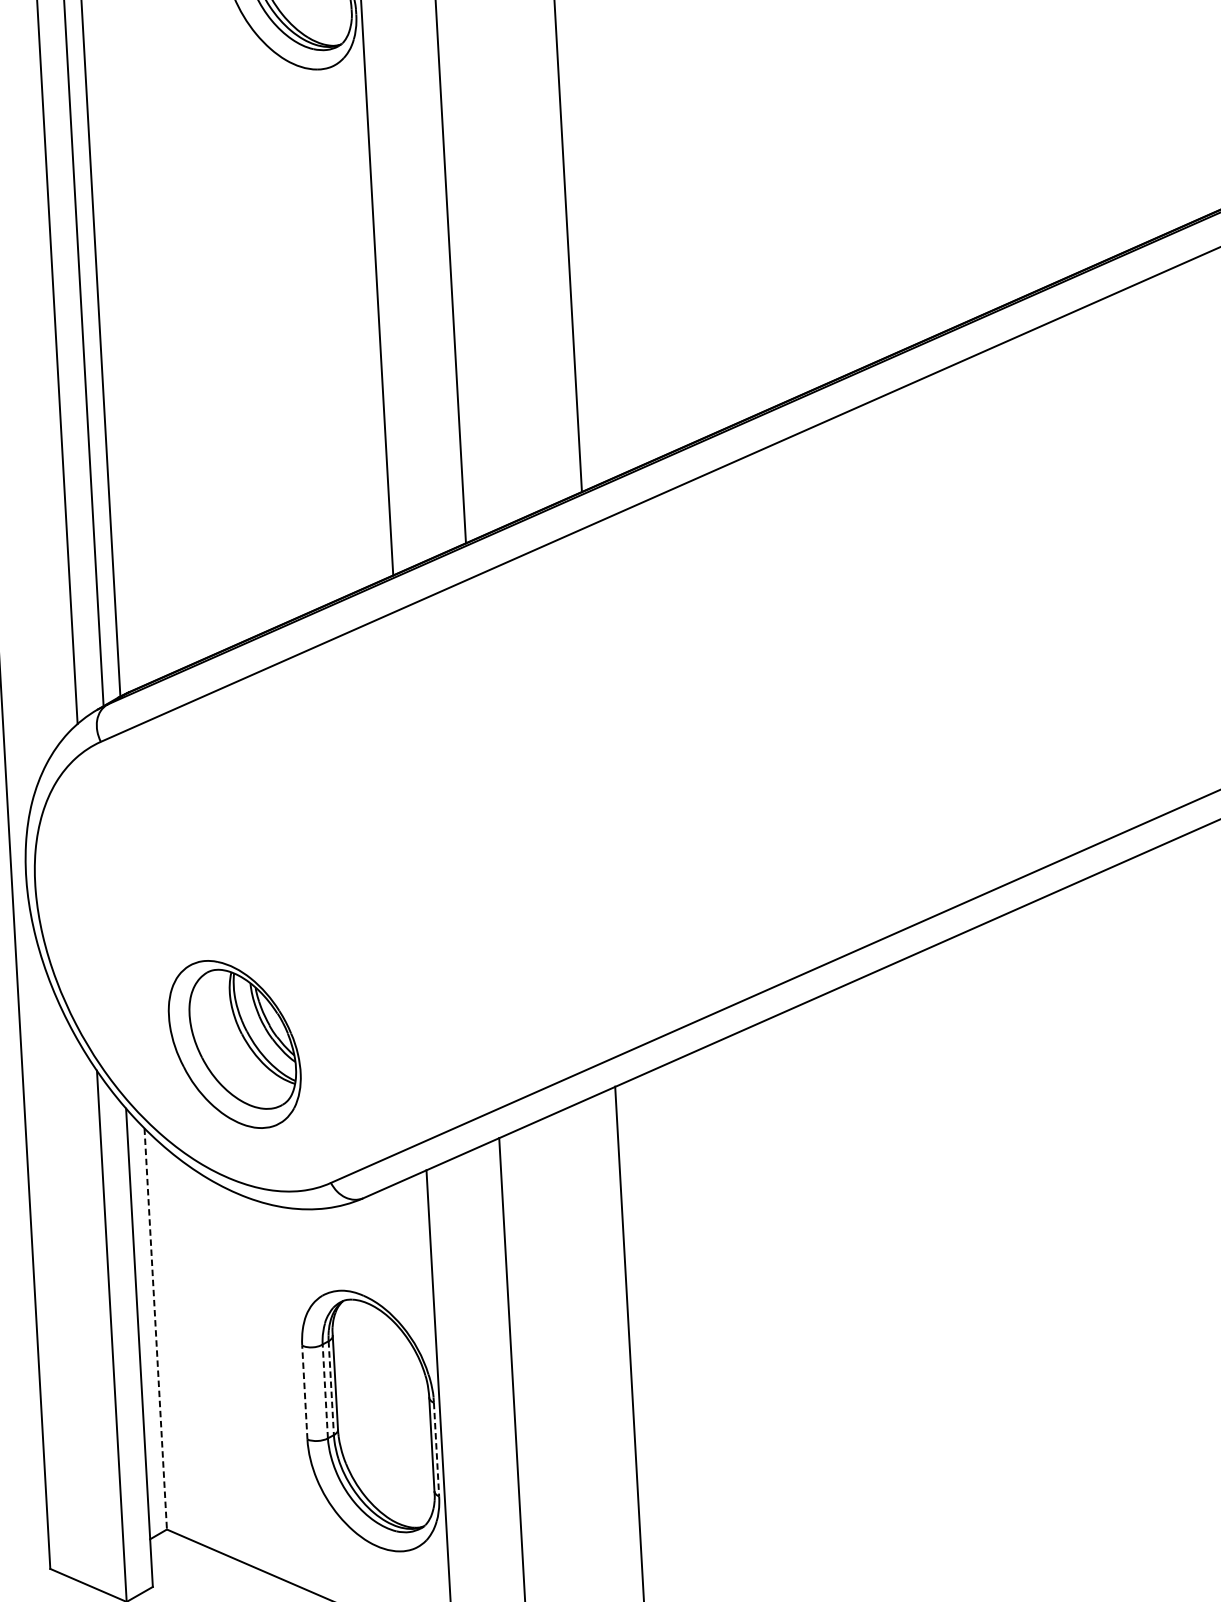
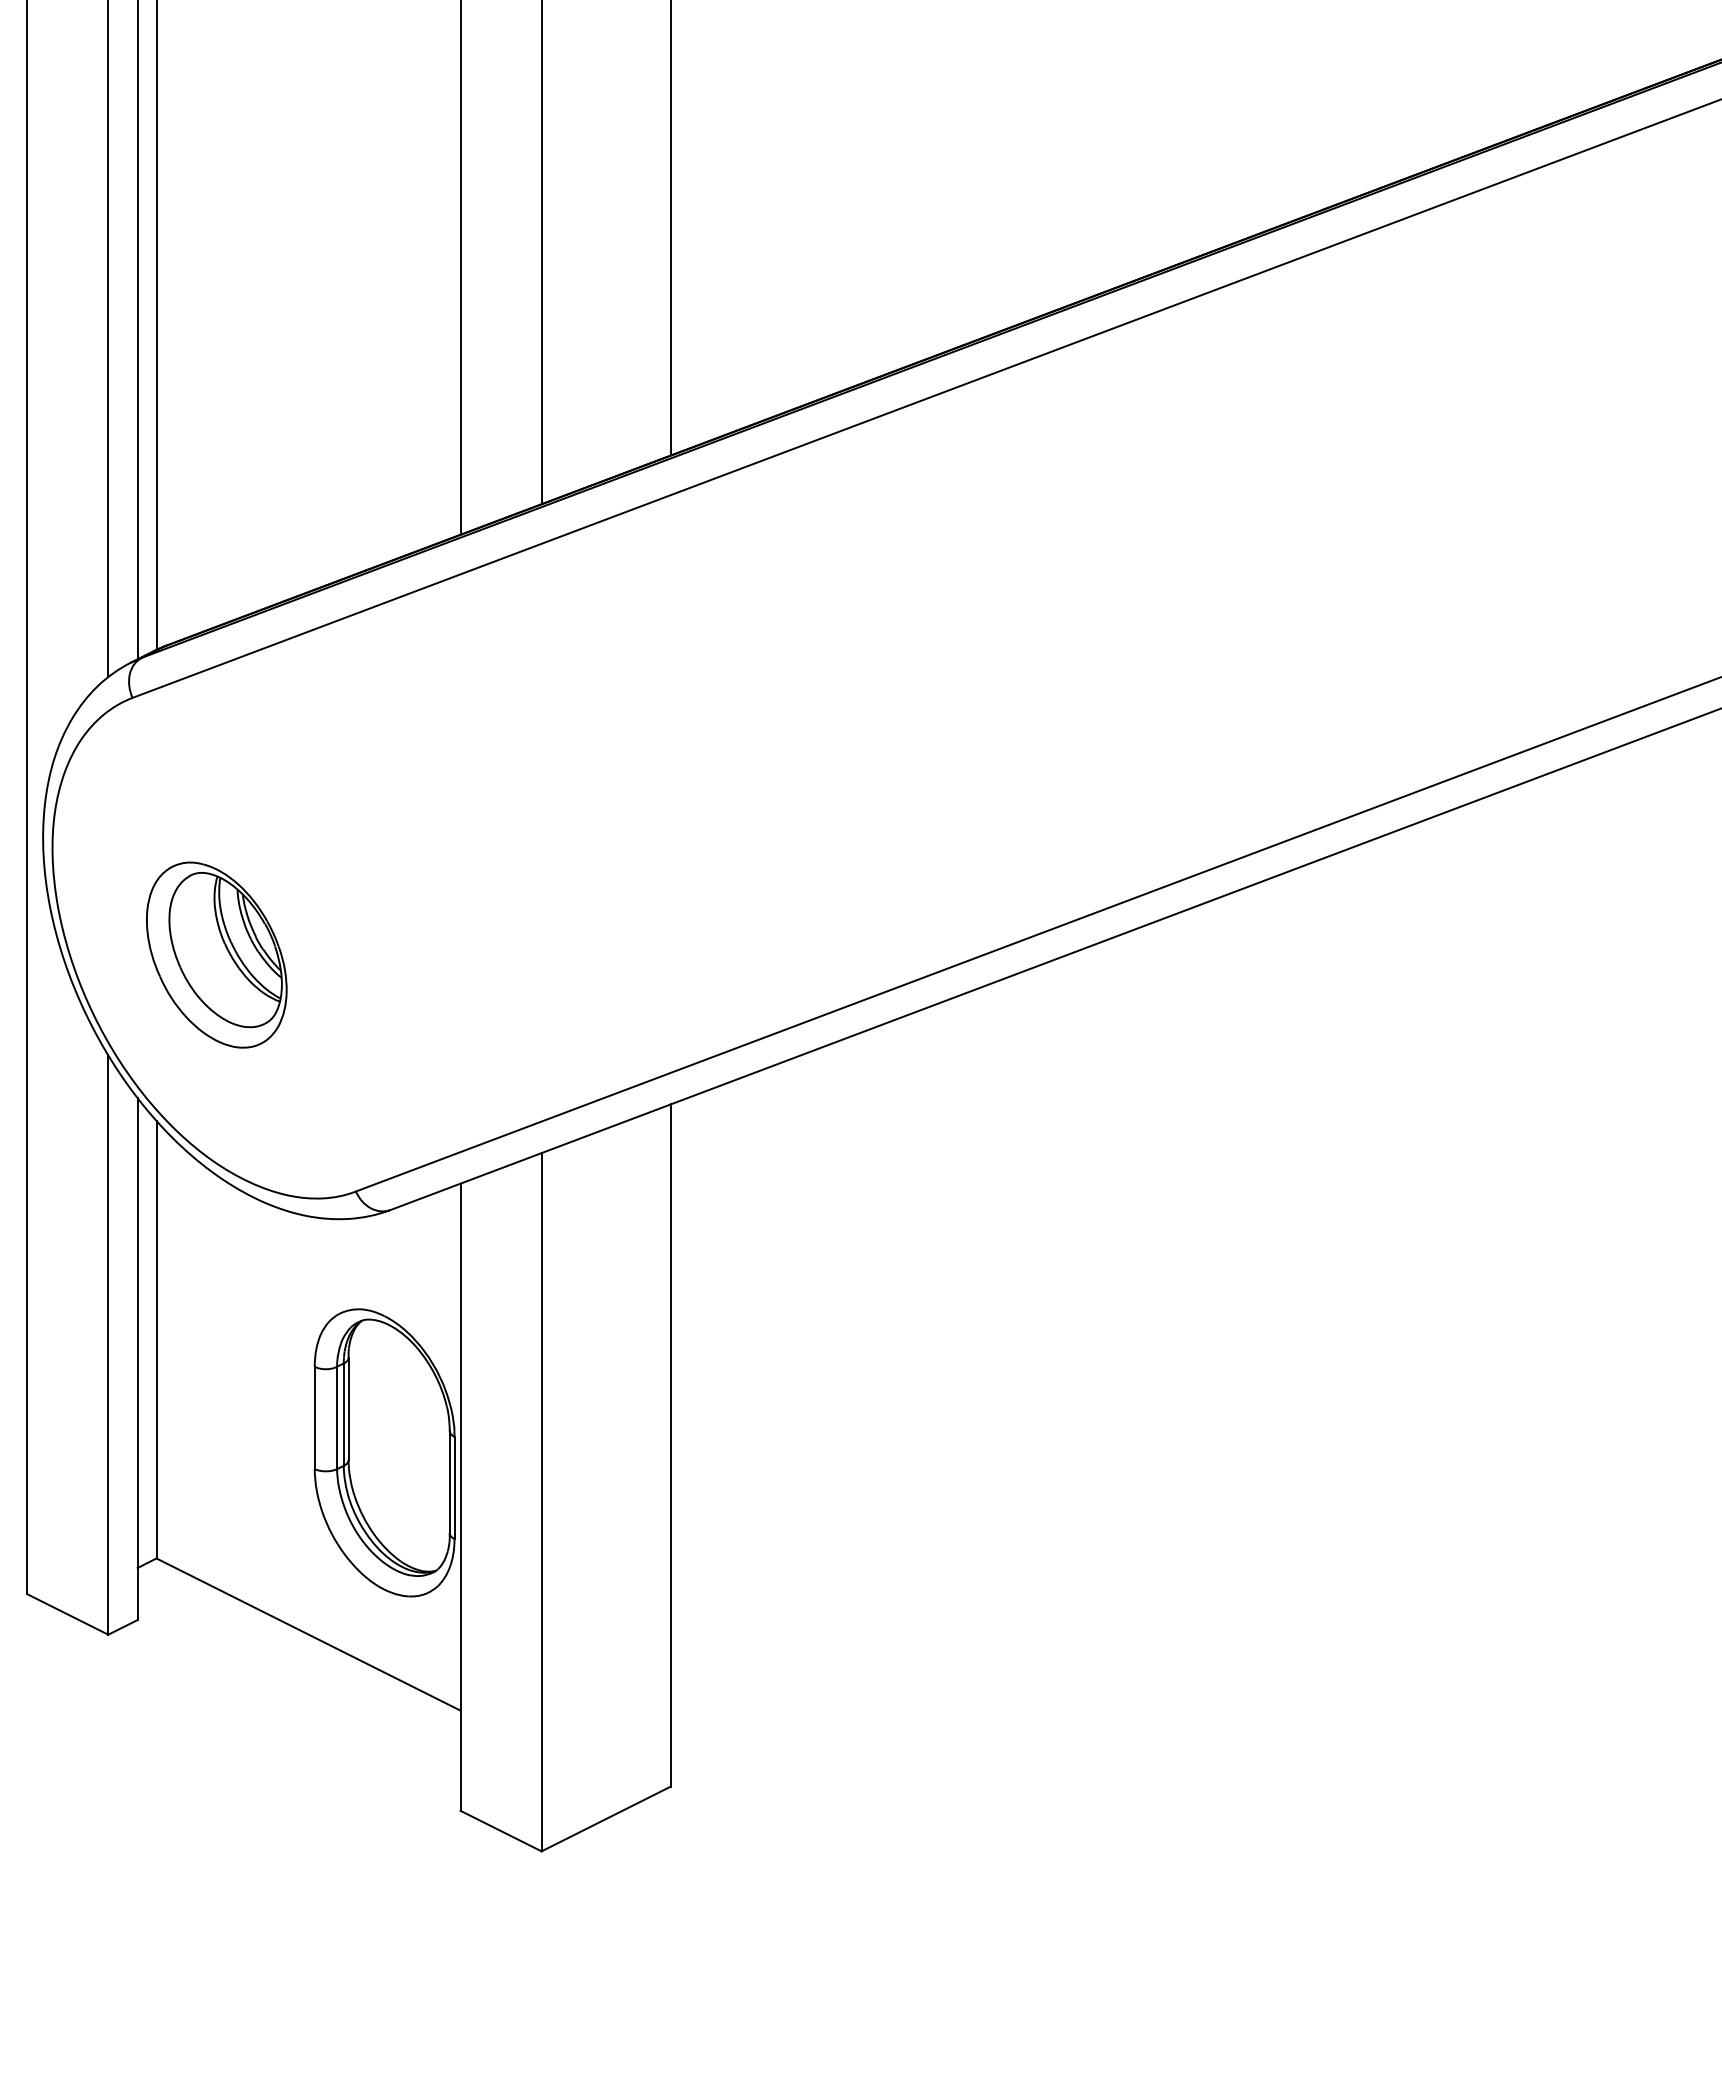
part: (234, 1043) -> (216, 954), moved
line: (155, 1328) -> (156, 1339), dashed -> solid
line: (331, 1388) -> (343, 1415), dashed -> solid
line: (325, 1391) -> (337, 1417), dashed -> solid
line: (304, 1392) -> (314, 1417), dashed -> solid
line: (436, 1450) -> (454, 1488), dashed -> solid

